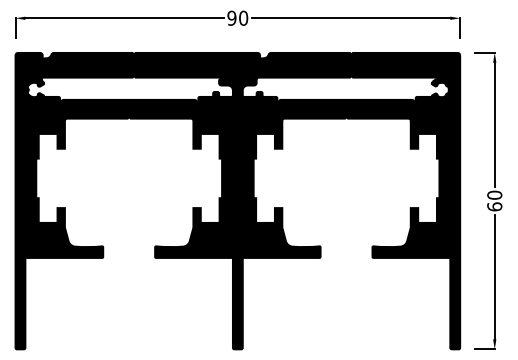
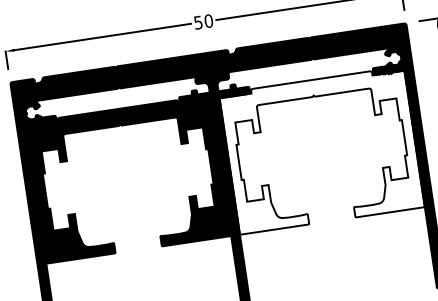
text: (231, 17) -> (197, 22), 90 -> 50
fill: (346, 178) -> (321, 150), removed

